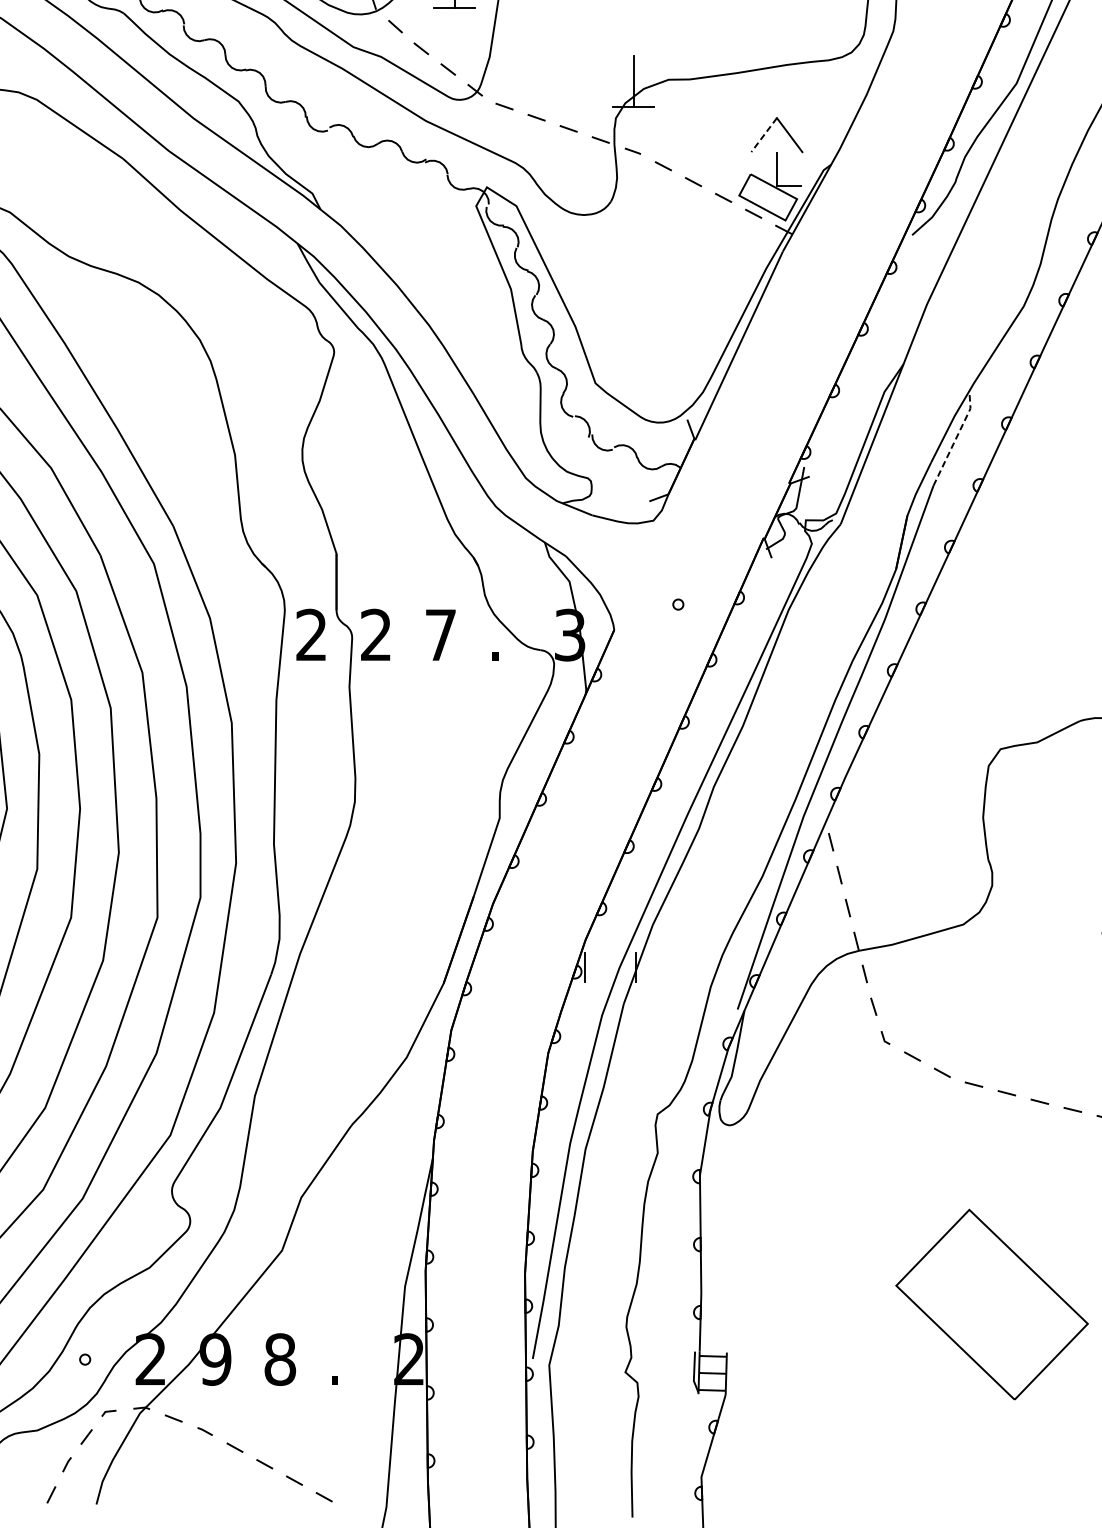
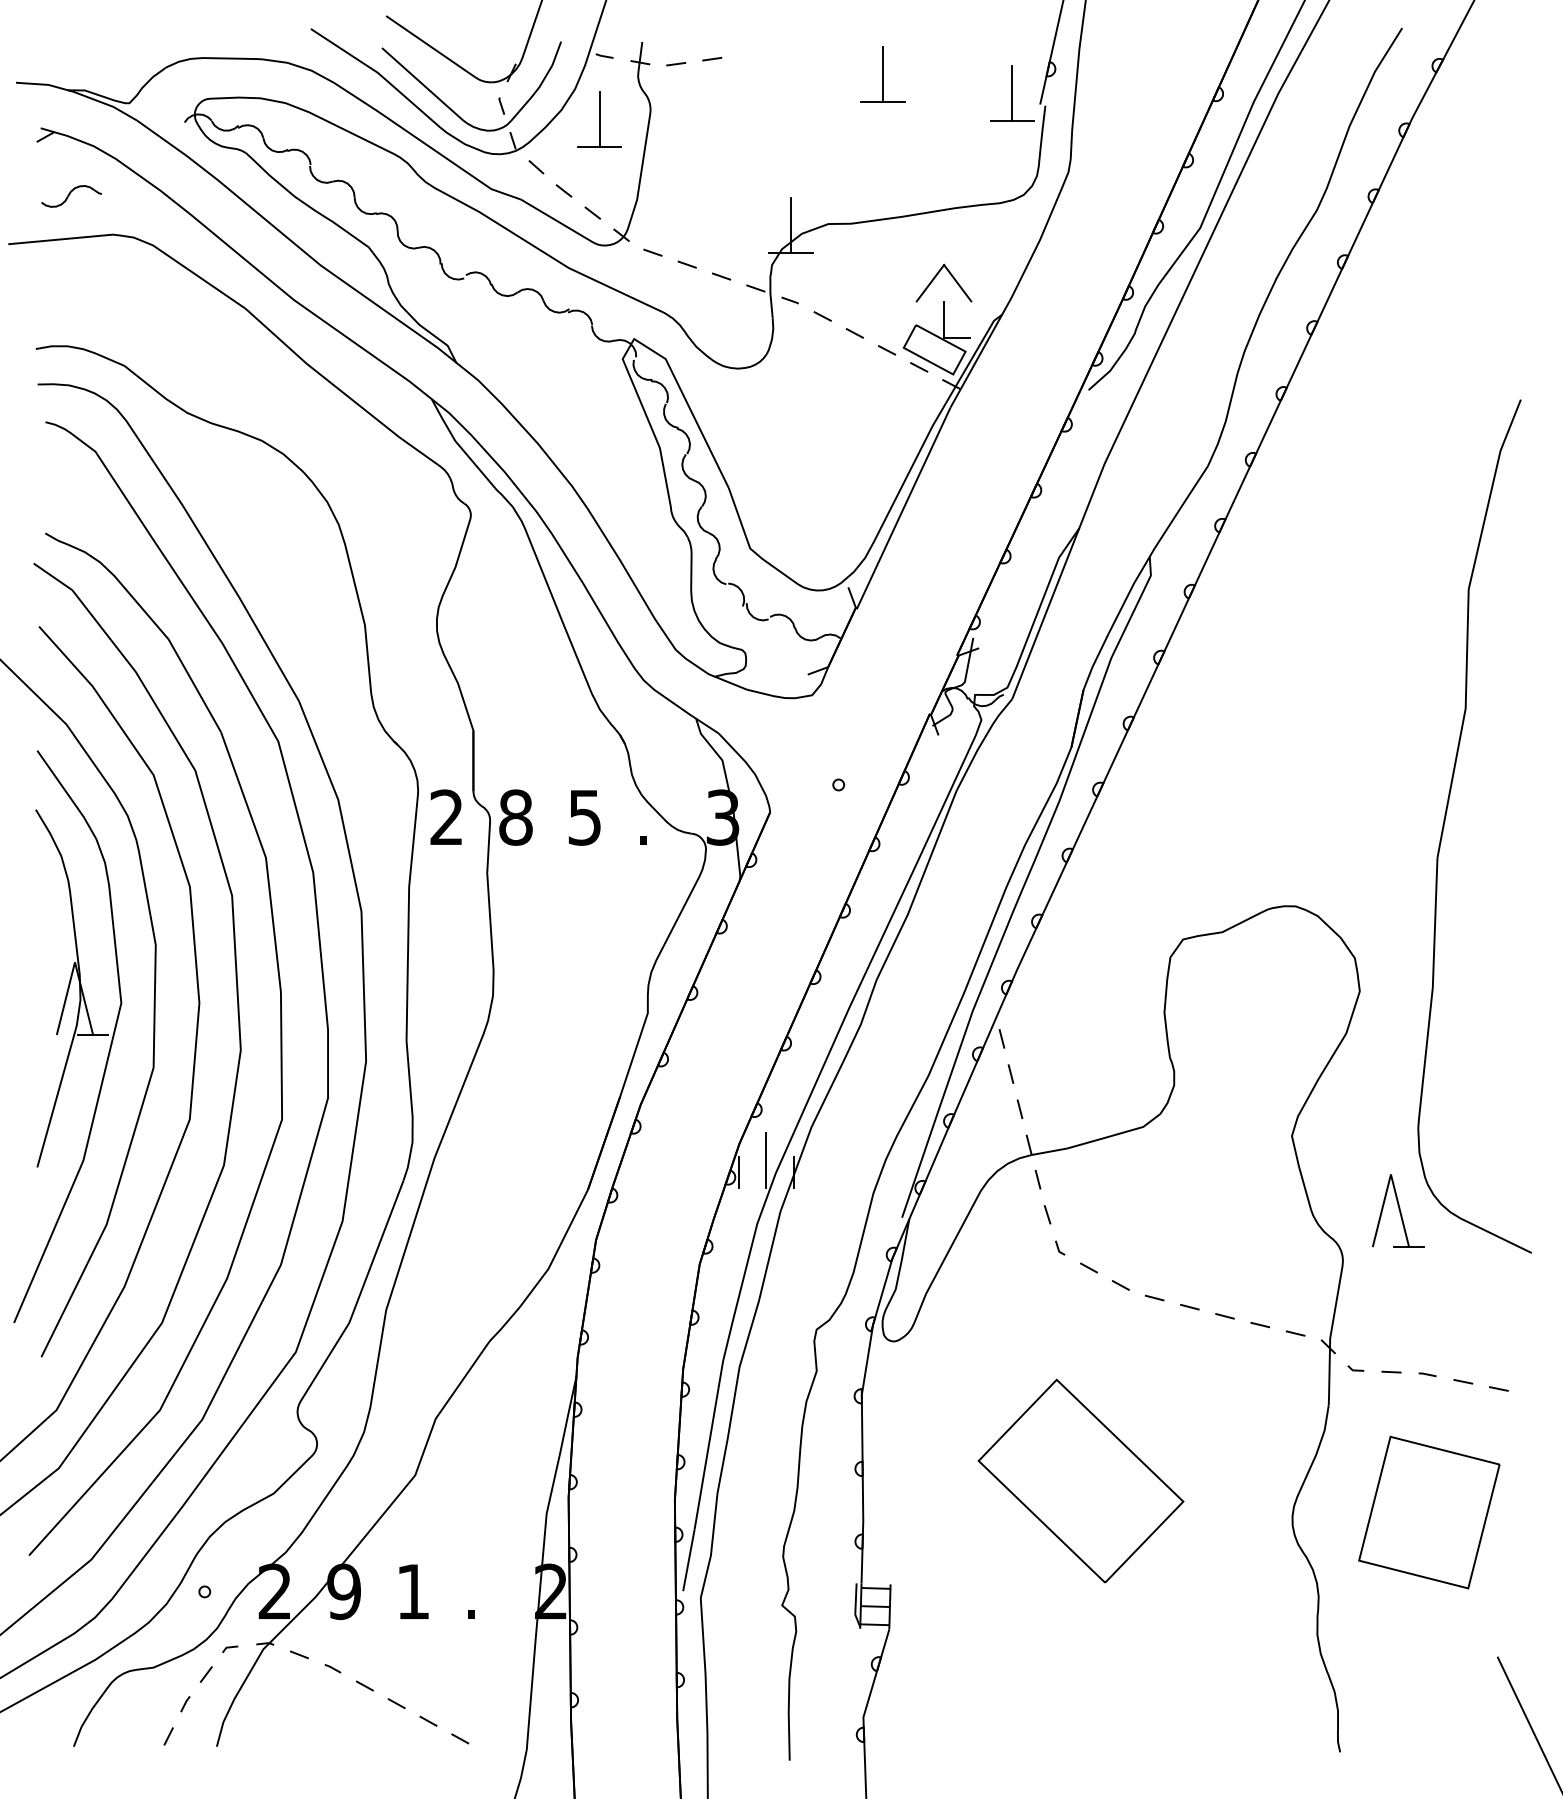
line: (764, 135) -> (930, 283), dashed -> solid
line: (956, 438) -> (1135, 607), dashed -> solid
text: (375, 635) -> (515, 817), 2 -> 8
text: (440, 635) -> (584, 817), 7 -> 5
line: (610, 955) -> (766, 1160), added
part: (991, 1304) -> (1080, 1480), moved
text: (280, 1359) -> (413, 1591), 8 -> 1

